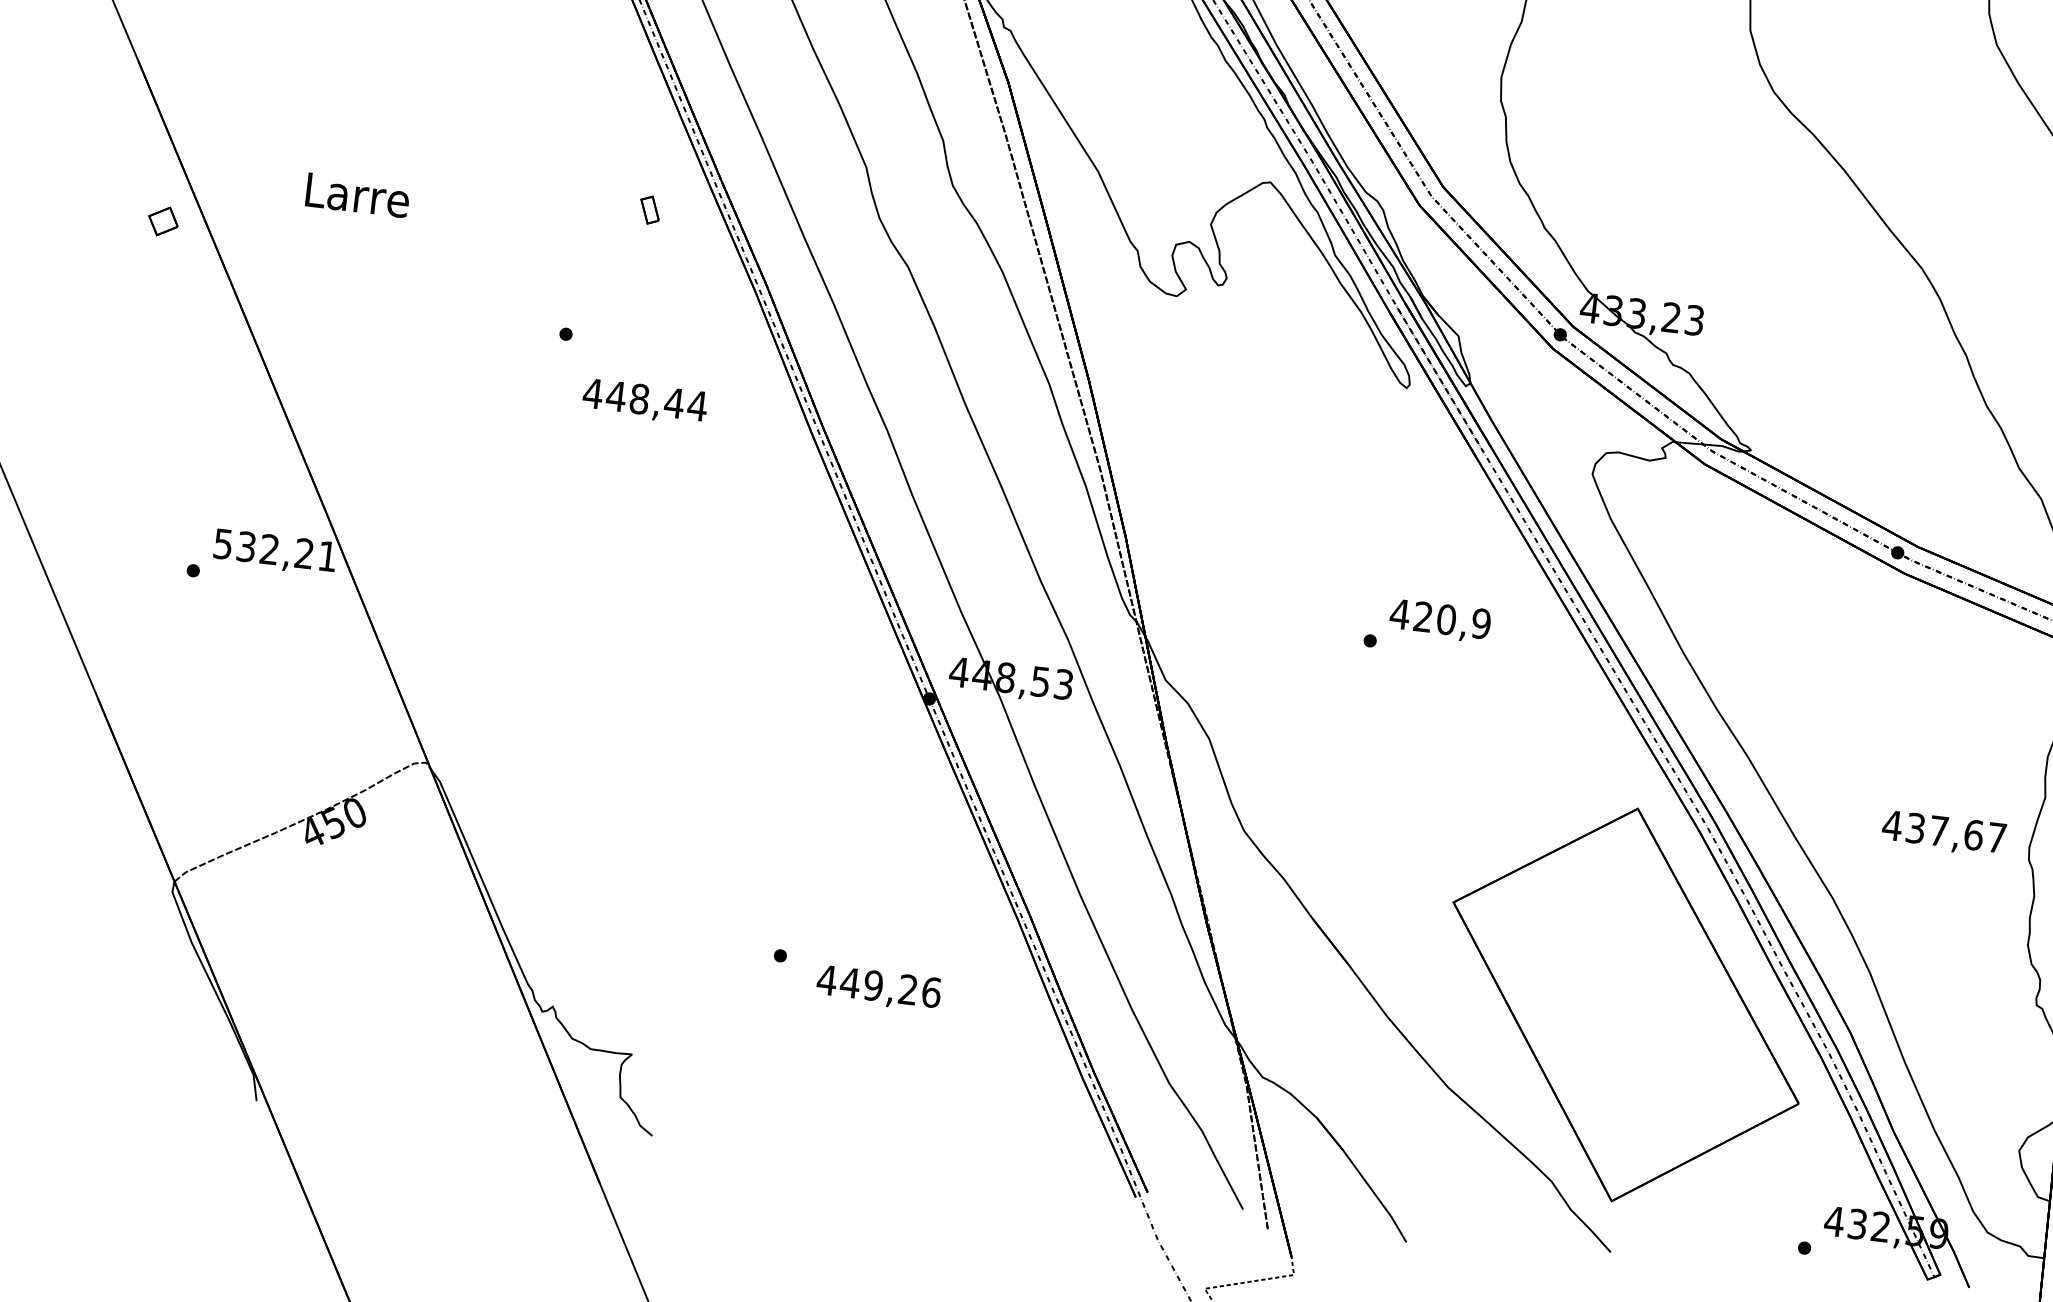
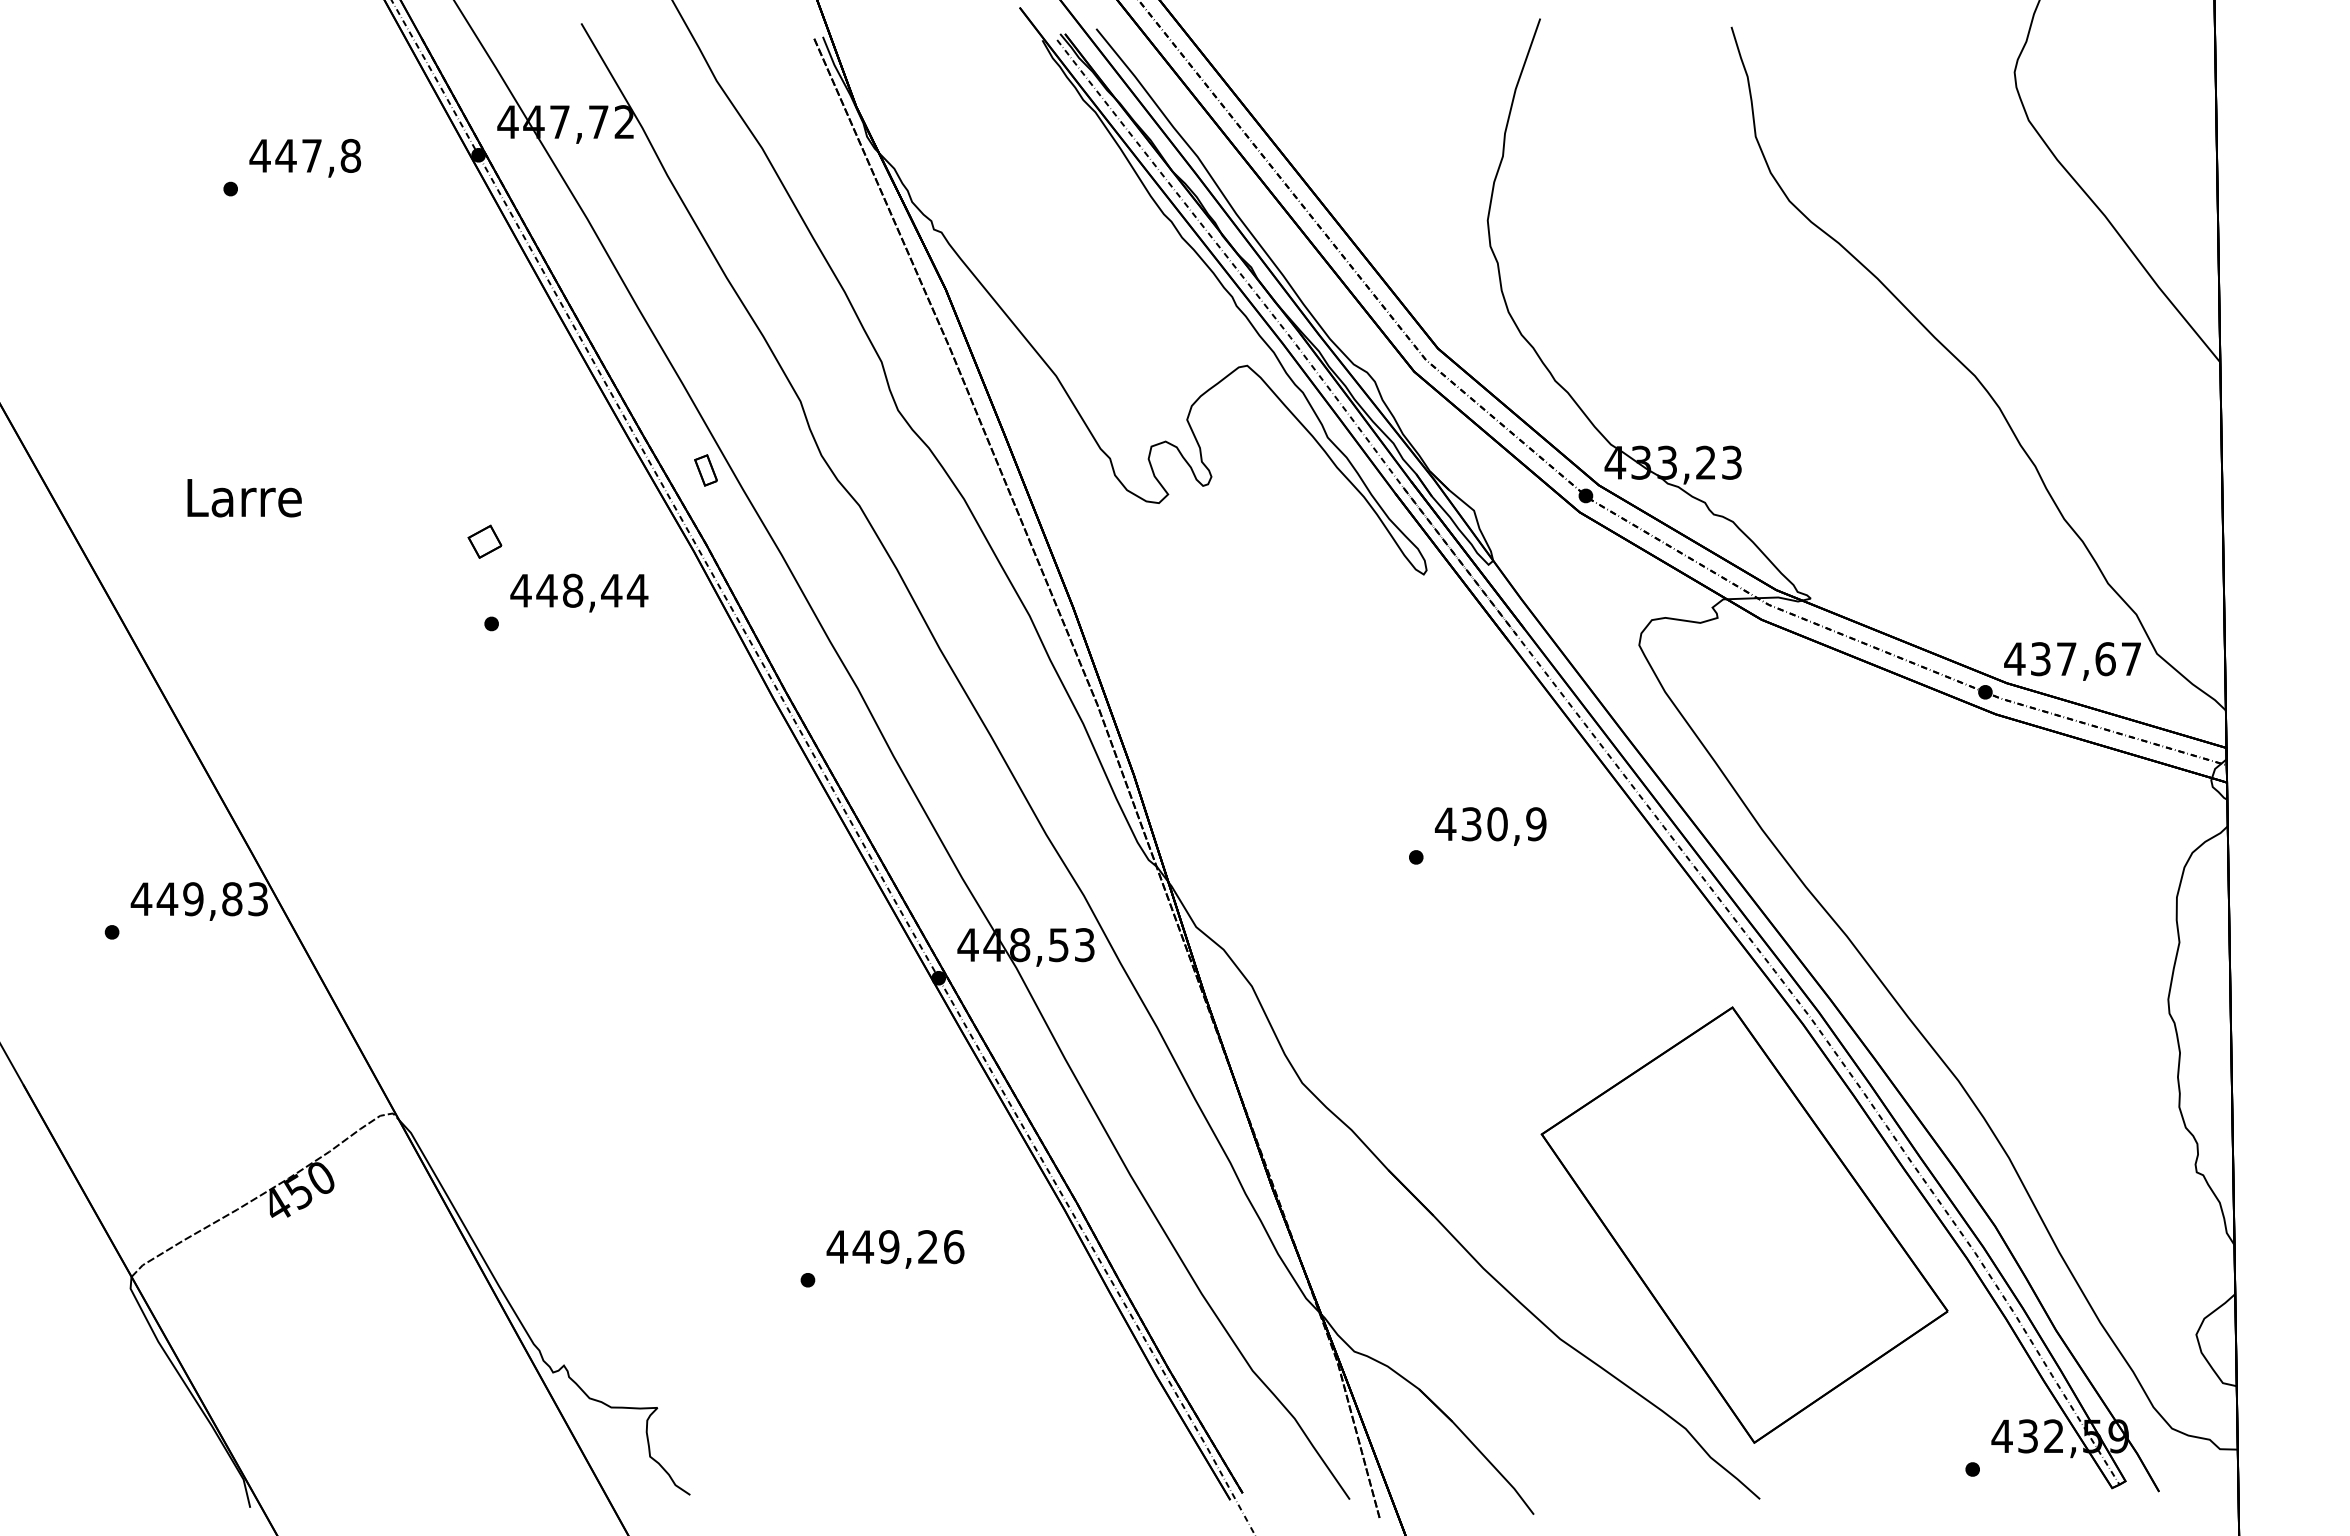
part: (649, 210) -> (705, 470), moved
part: (163, 221) -> (484, 541), moved
text: (645, 401) -> (579, 592), moved
text: (274, 550) -> (198, 899), 532,21 -> 449,83
text: (1423, 617) -> (1471, 824), 420,9 -> 430,9
text: (1943, 833) -> (2072, 661), moved
text: (878, 988) -> (895, 1249), moved

